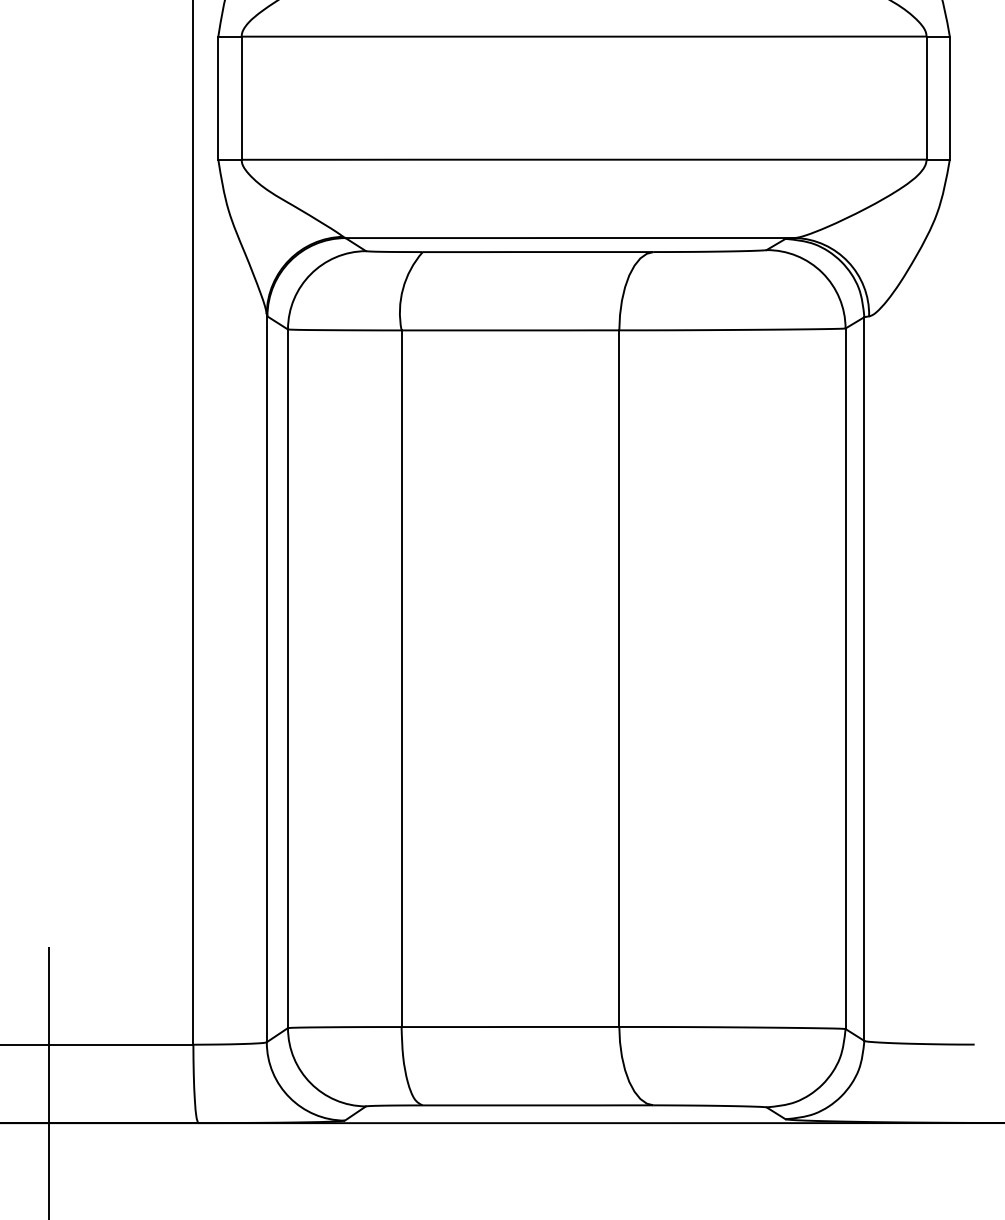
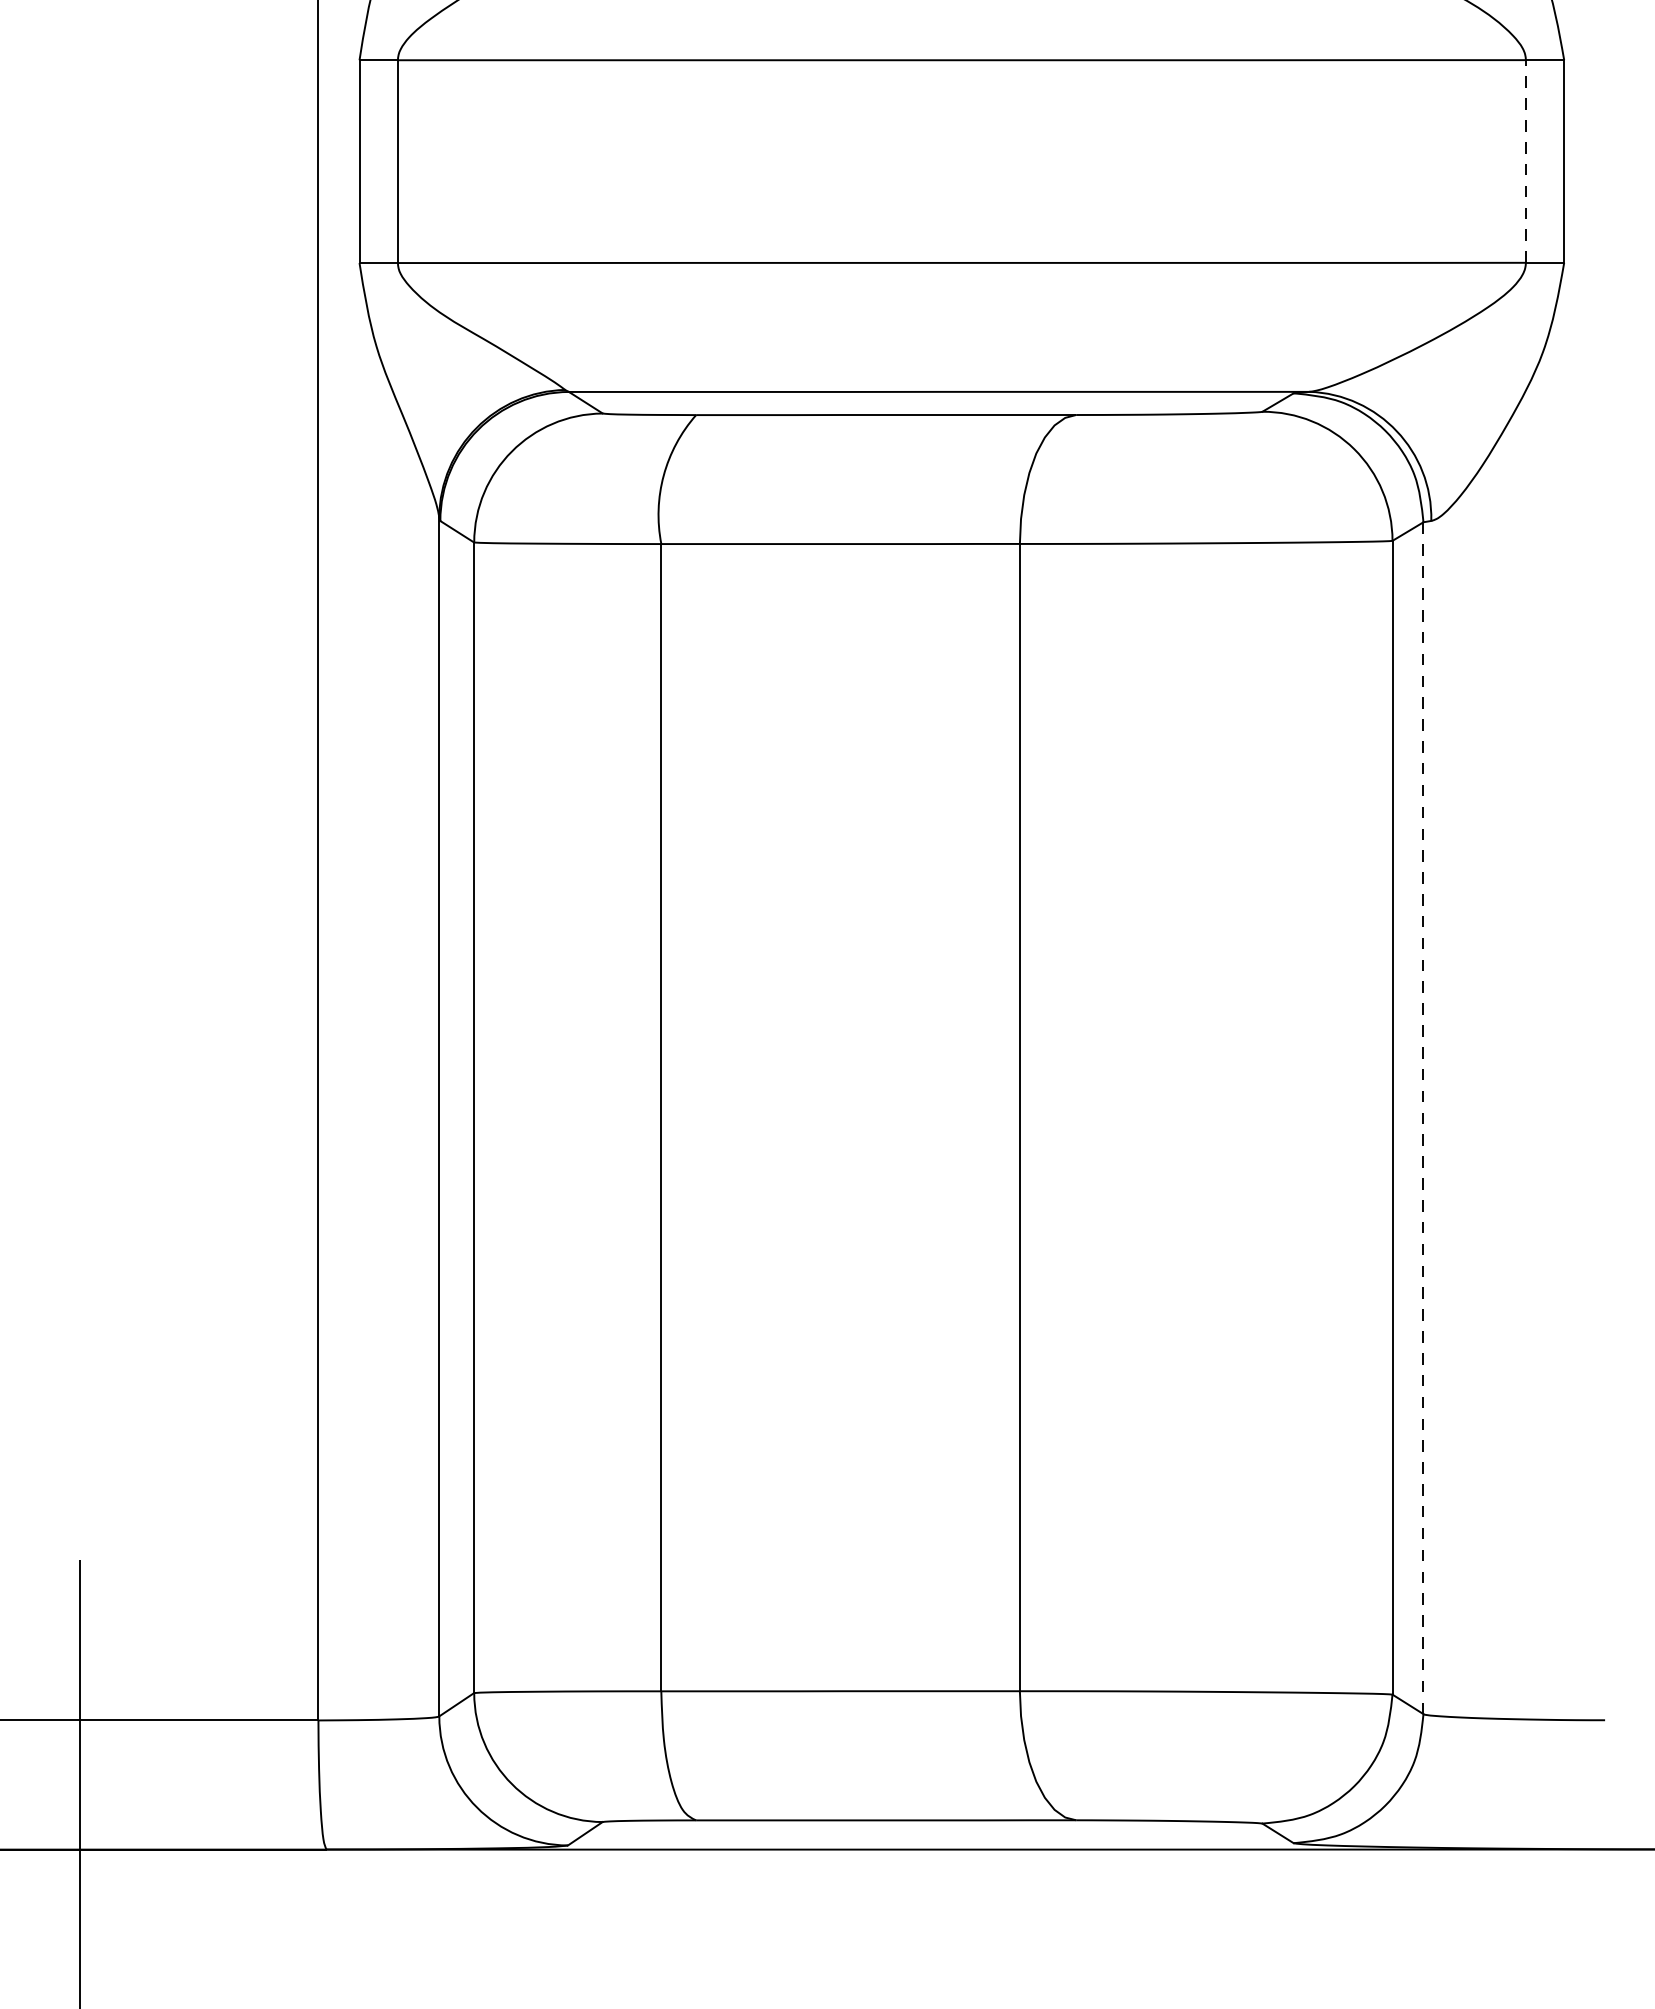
line: (926, 98) -> (1525, 162), solid -> dashed
line: (864, 679) -> (1423, 1118), solid -> dashed

